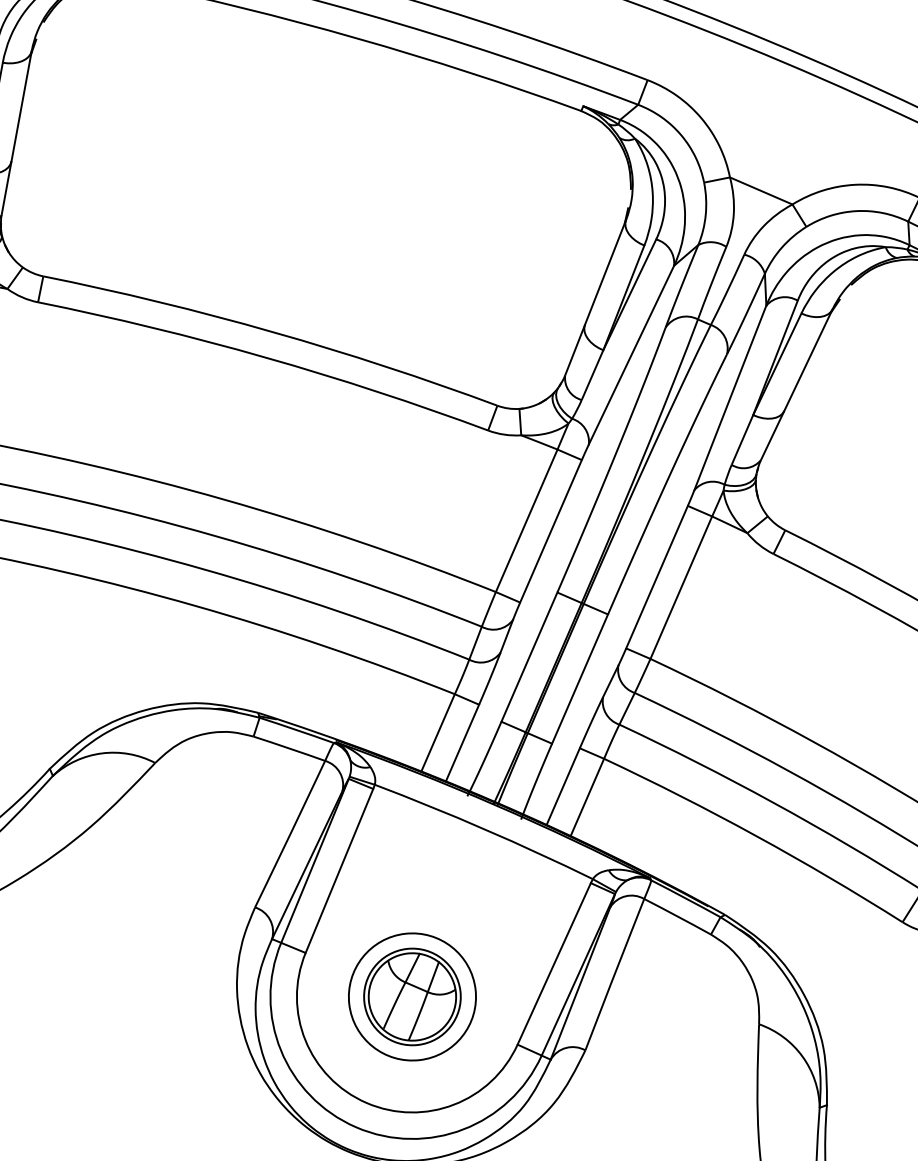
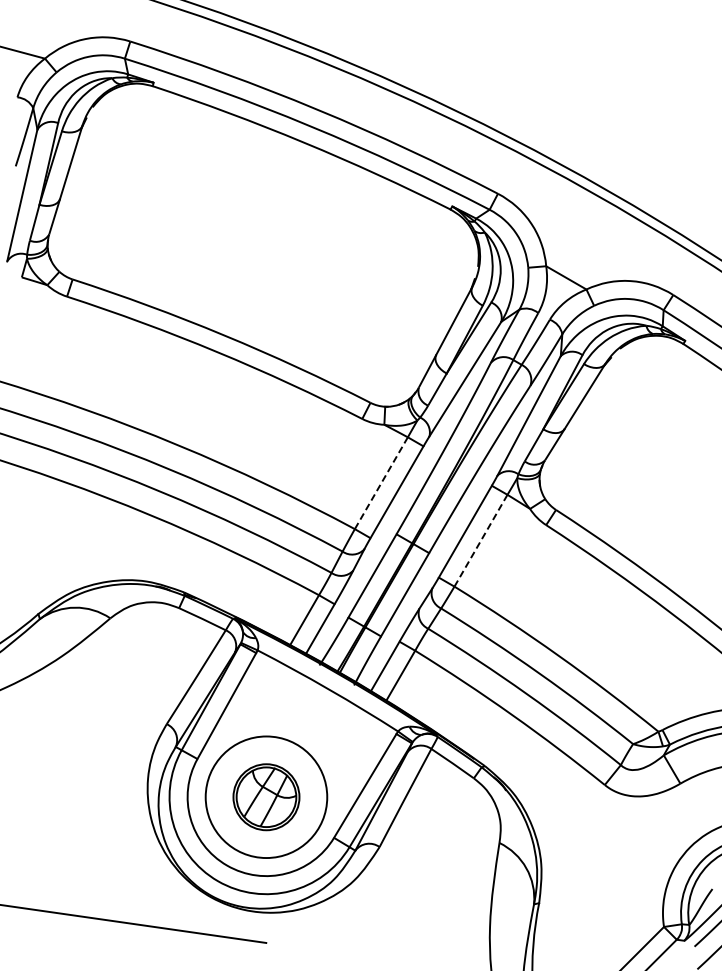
line: (526, 521) -> (381, 483), solid -> dashed
line: (682, 587) -> (481, 540), solid -> dashed
circle: (412, 995) -> (266, 796), size x1.4

